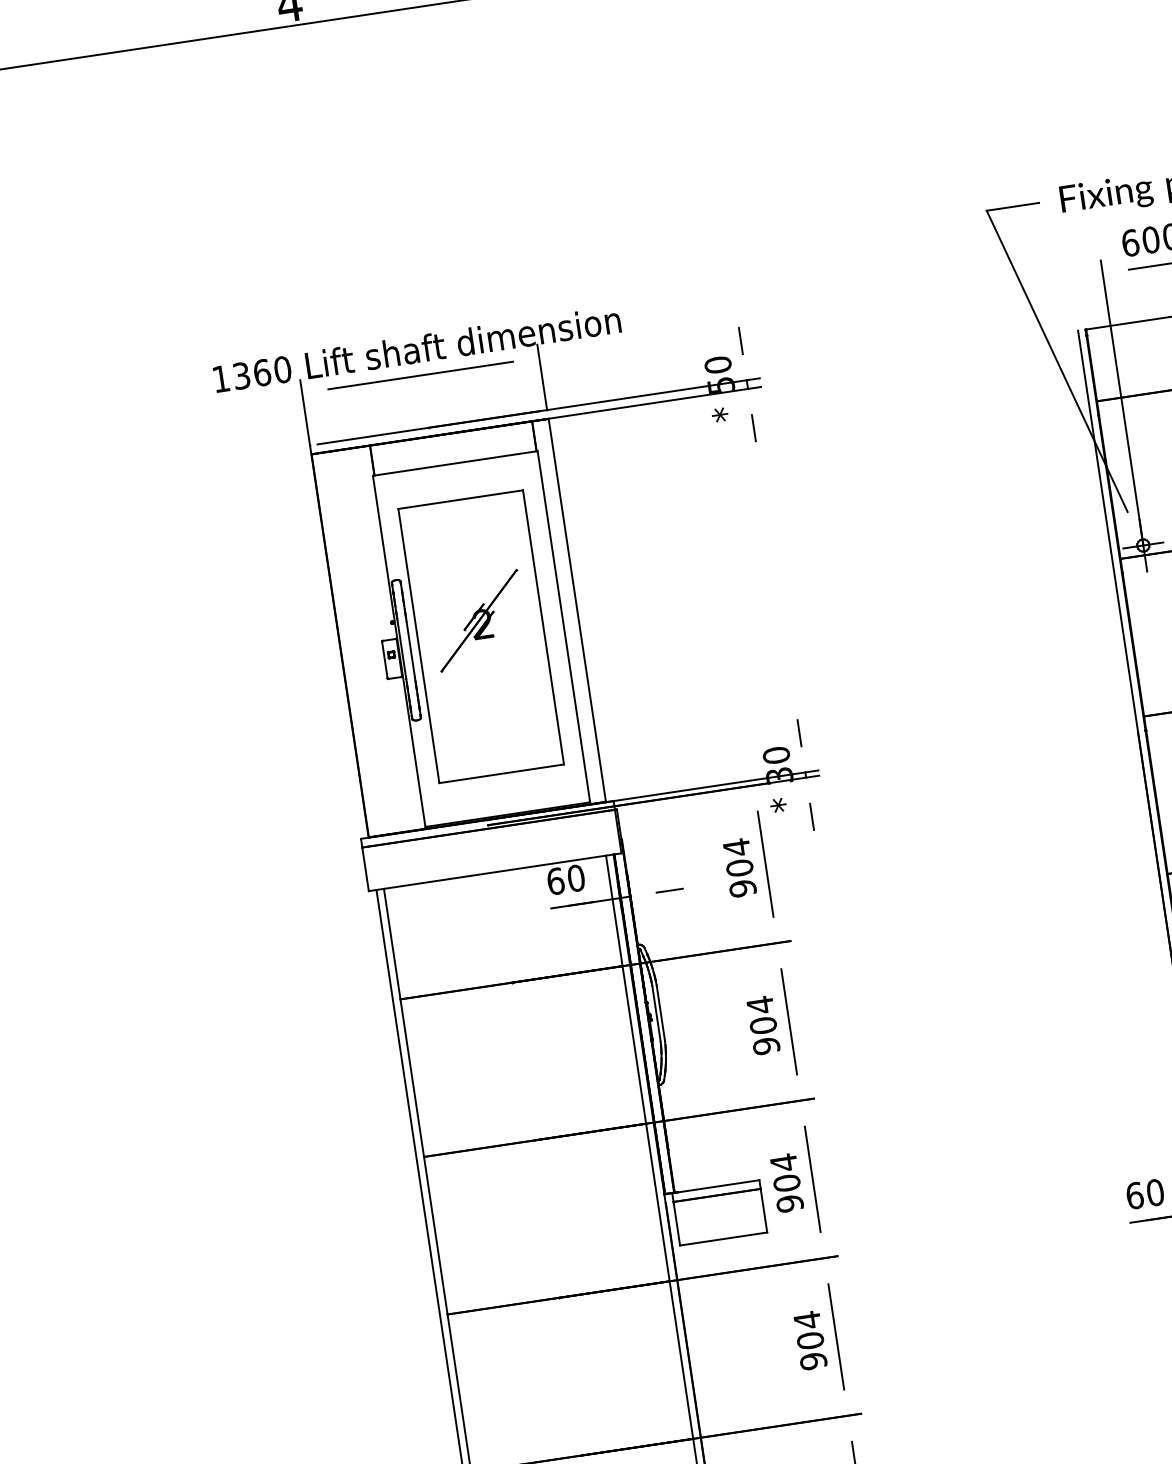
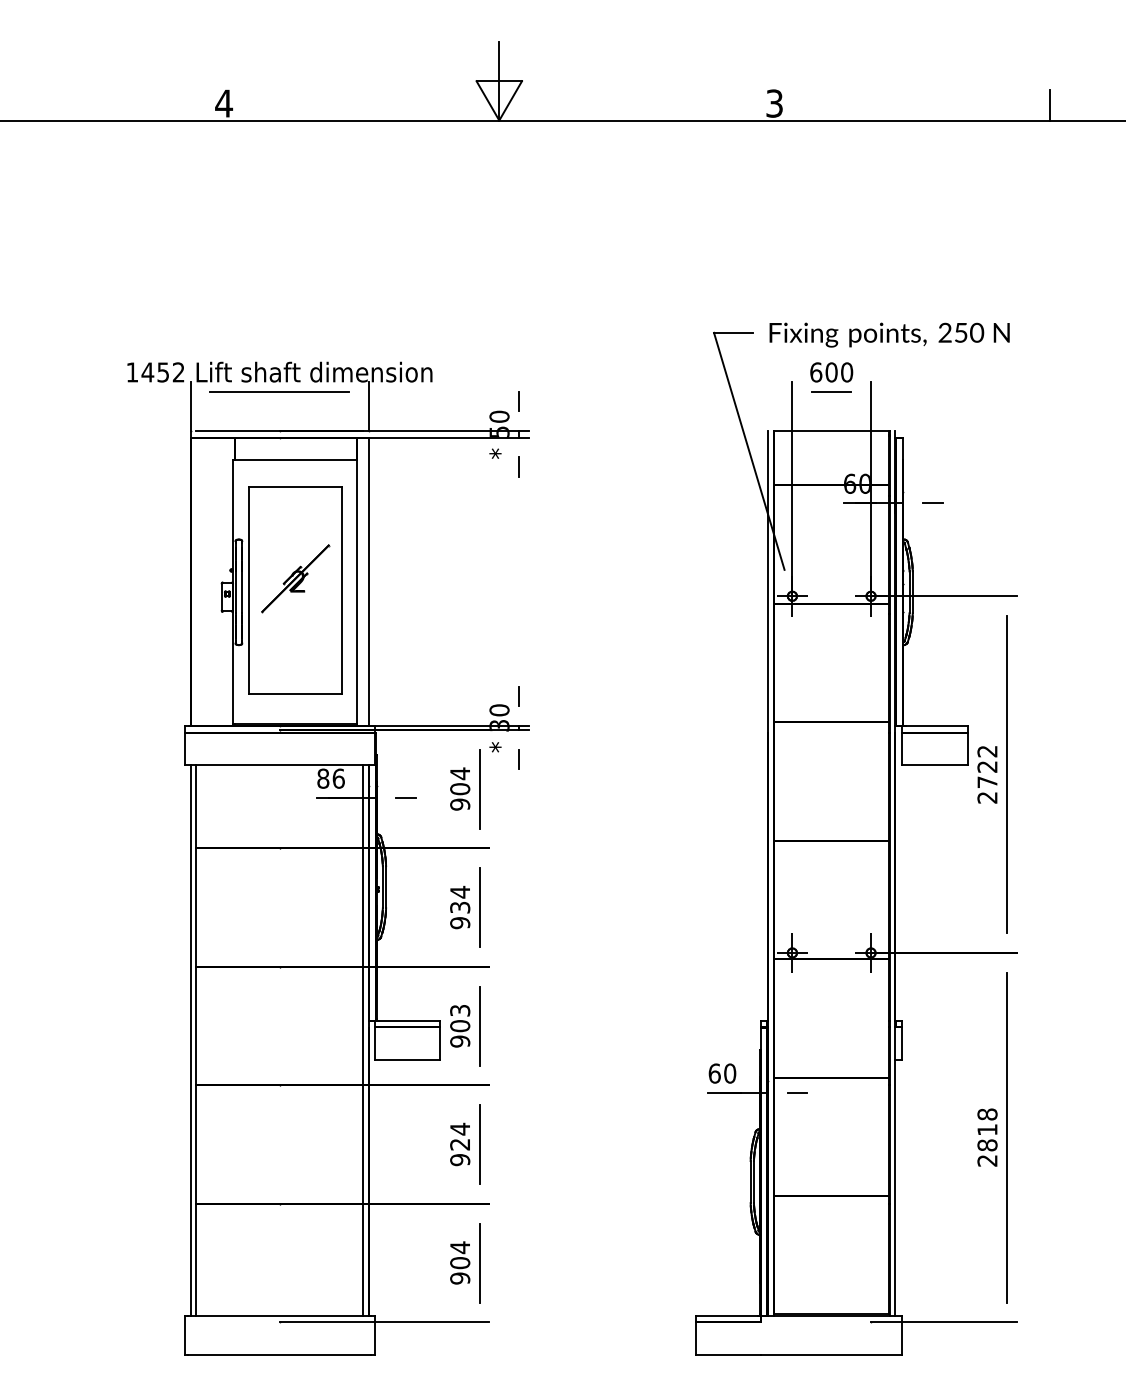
text: (261, 373) -> (162, 372), 1360 -> 1452
text: (565, 879) -> (330, 778), 60 -> 86
text: (763, 1025) -> (460, 907), 904 -> 934
text: (784, 1162) -> (460, 1010), 904 -> 903
text: (810, 1340) -> (460, 1144), 904 -> 924

